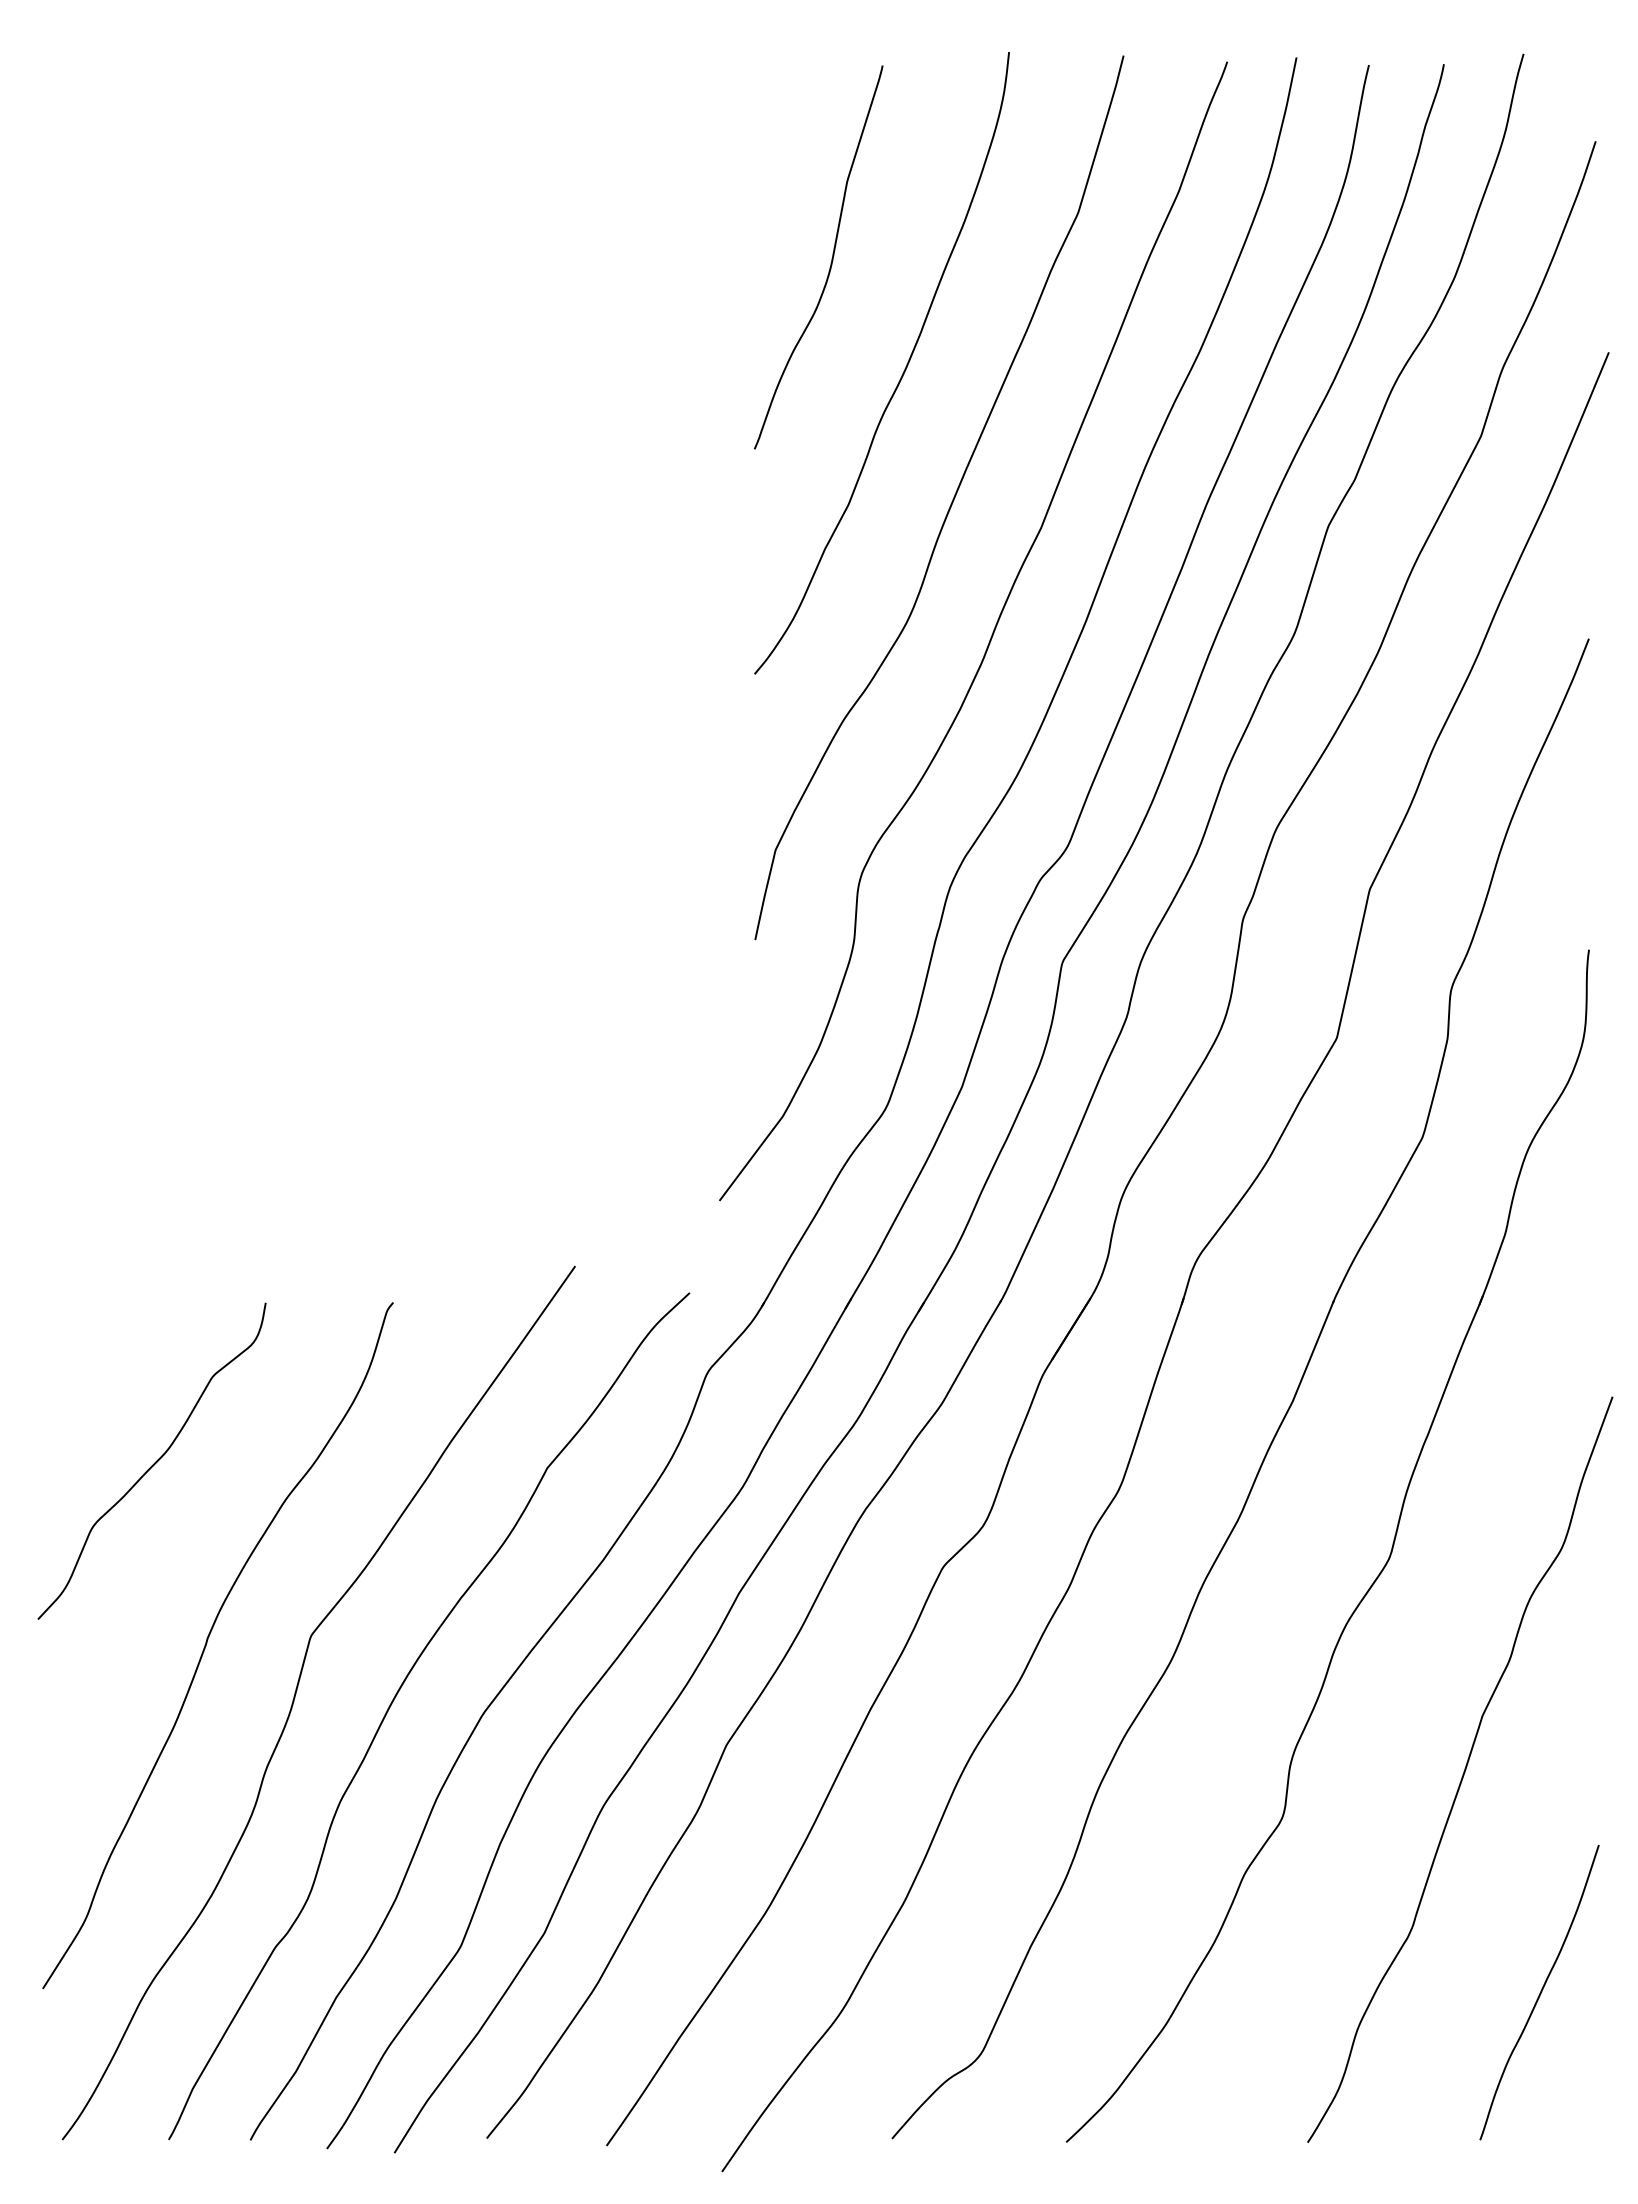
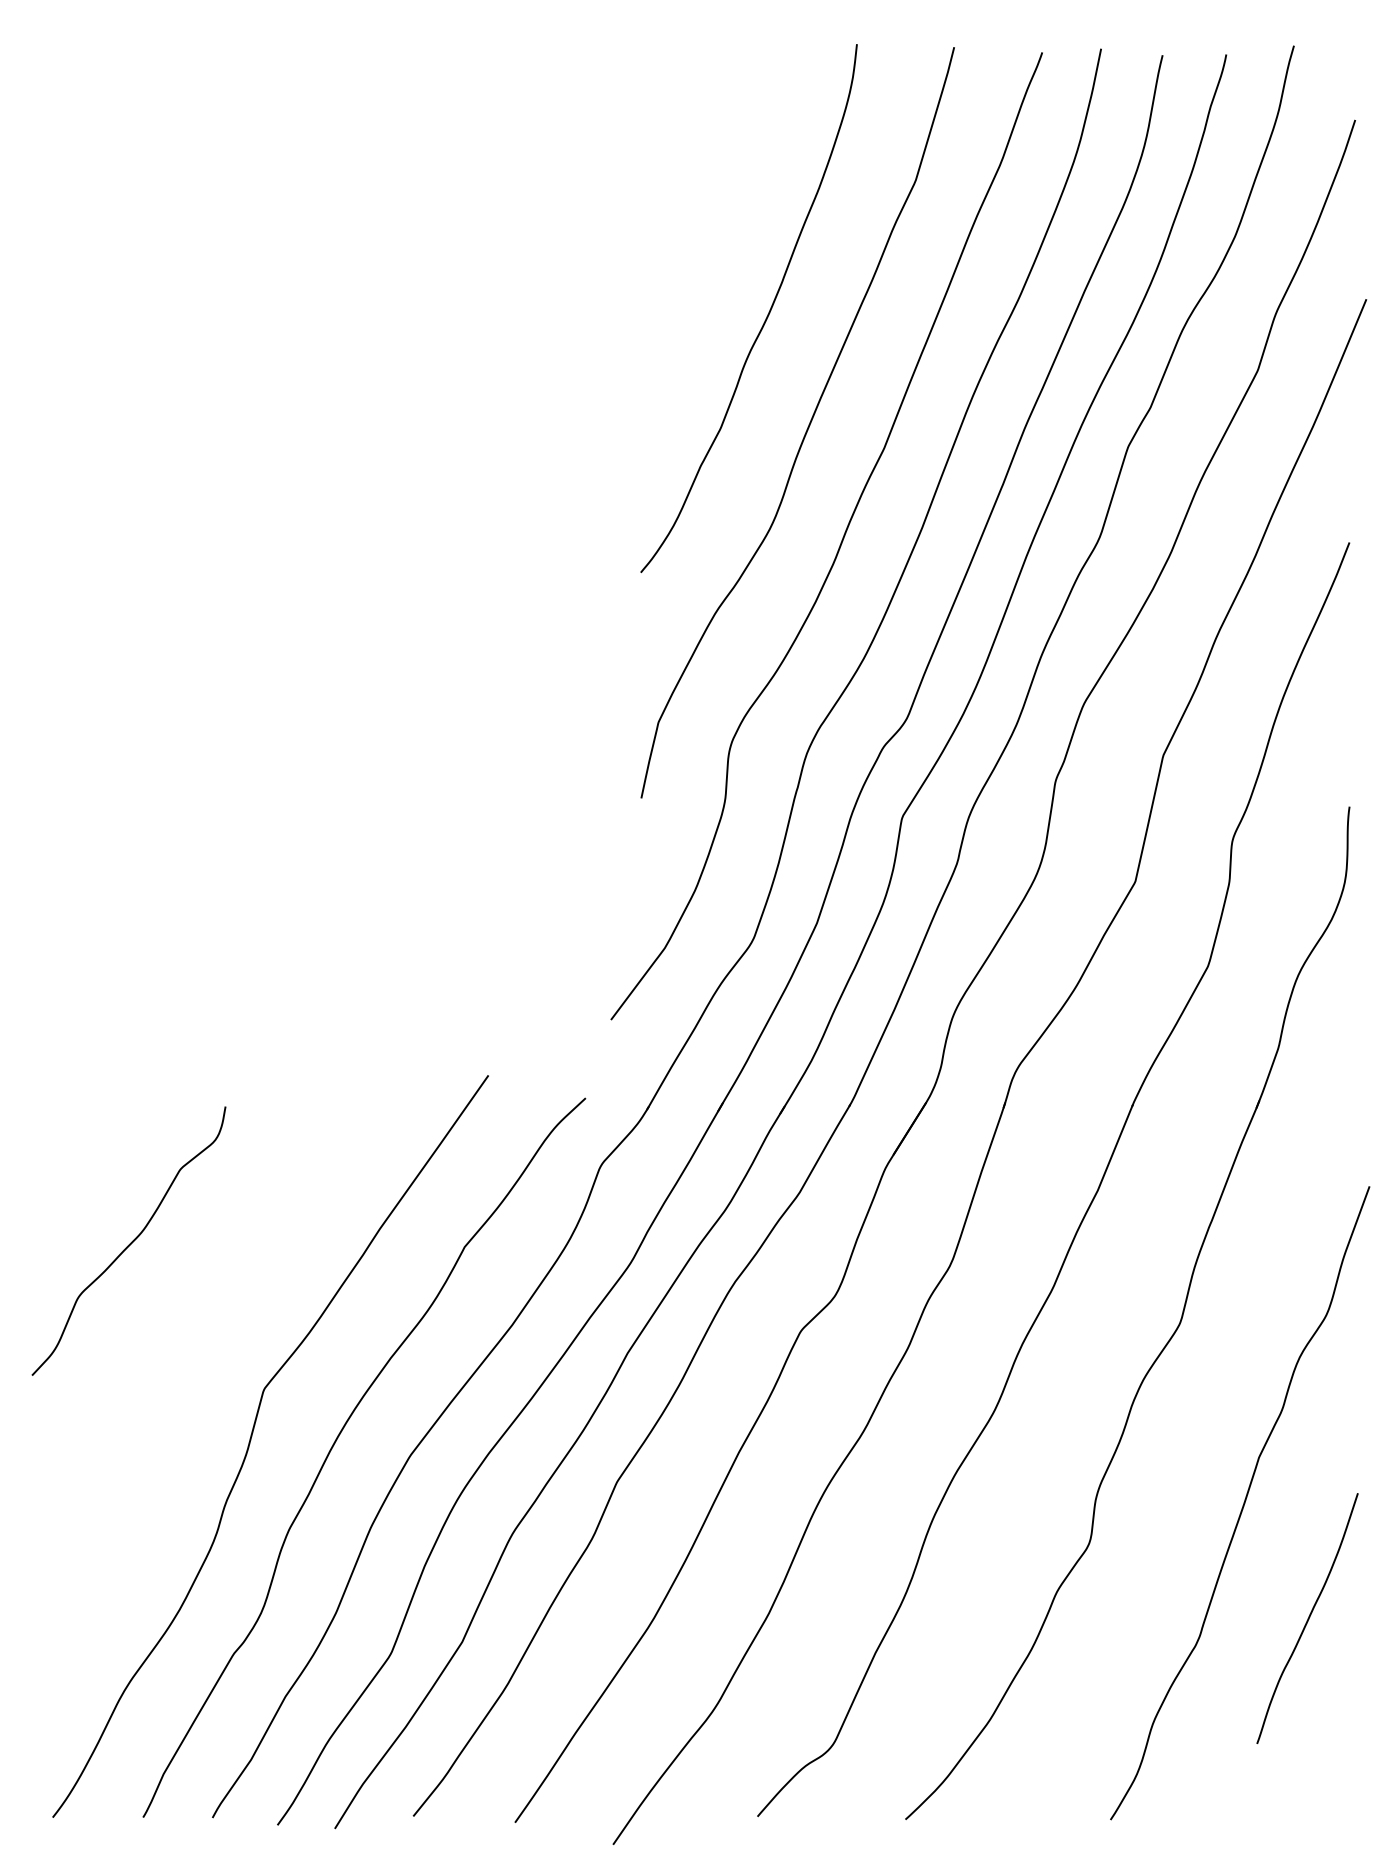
curve: (831, 258) -> (706, 219), removed
curve: (207, 1643) -> (176, 1395), removed
curve: (1540, 1992) -> (1308, 1618), moved

